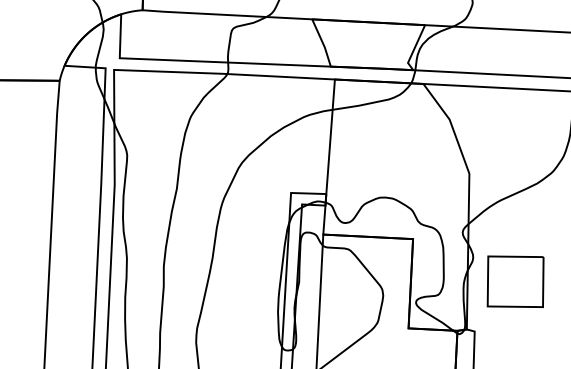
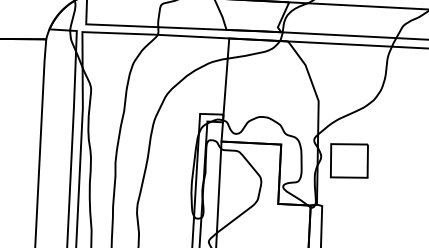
part: (515, 281) -> (349, 160), moved

